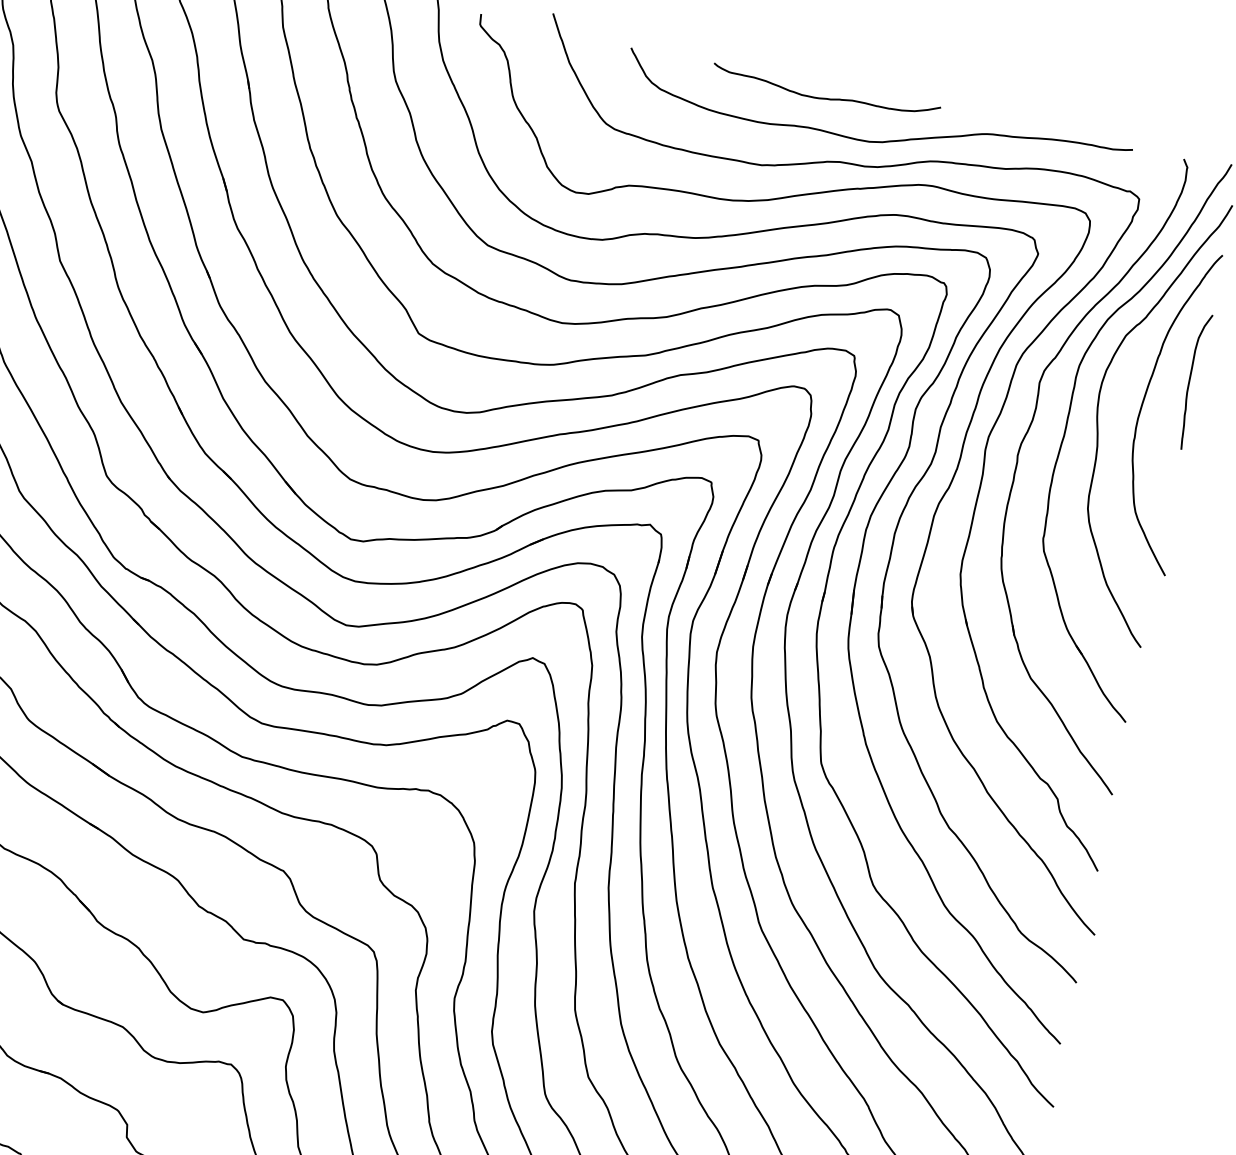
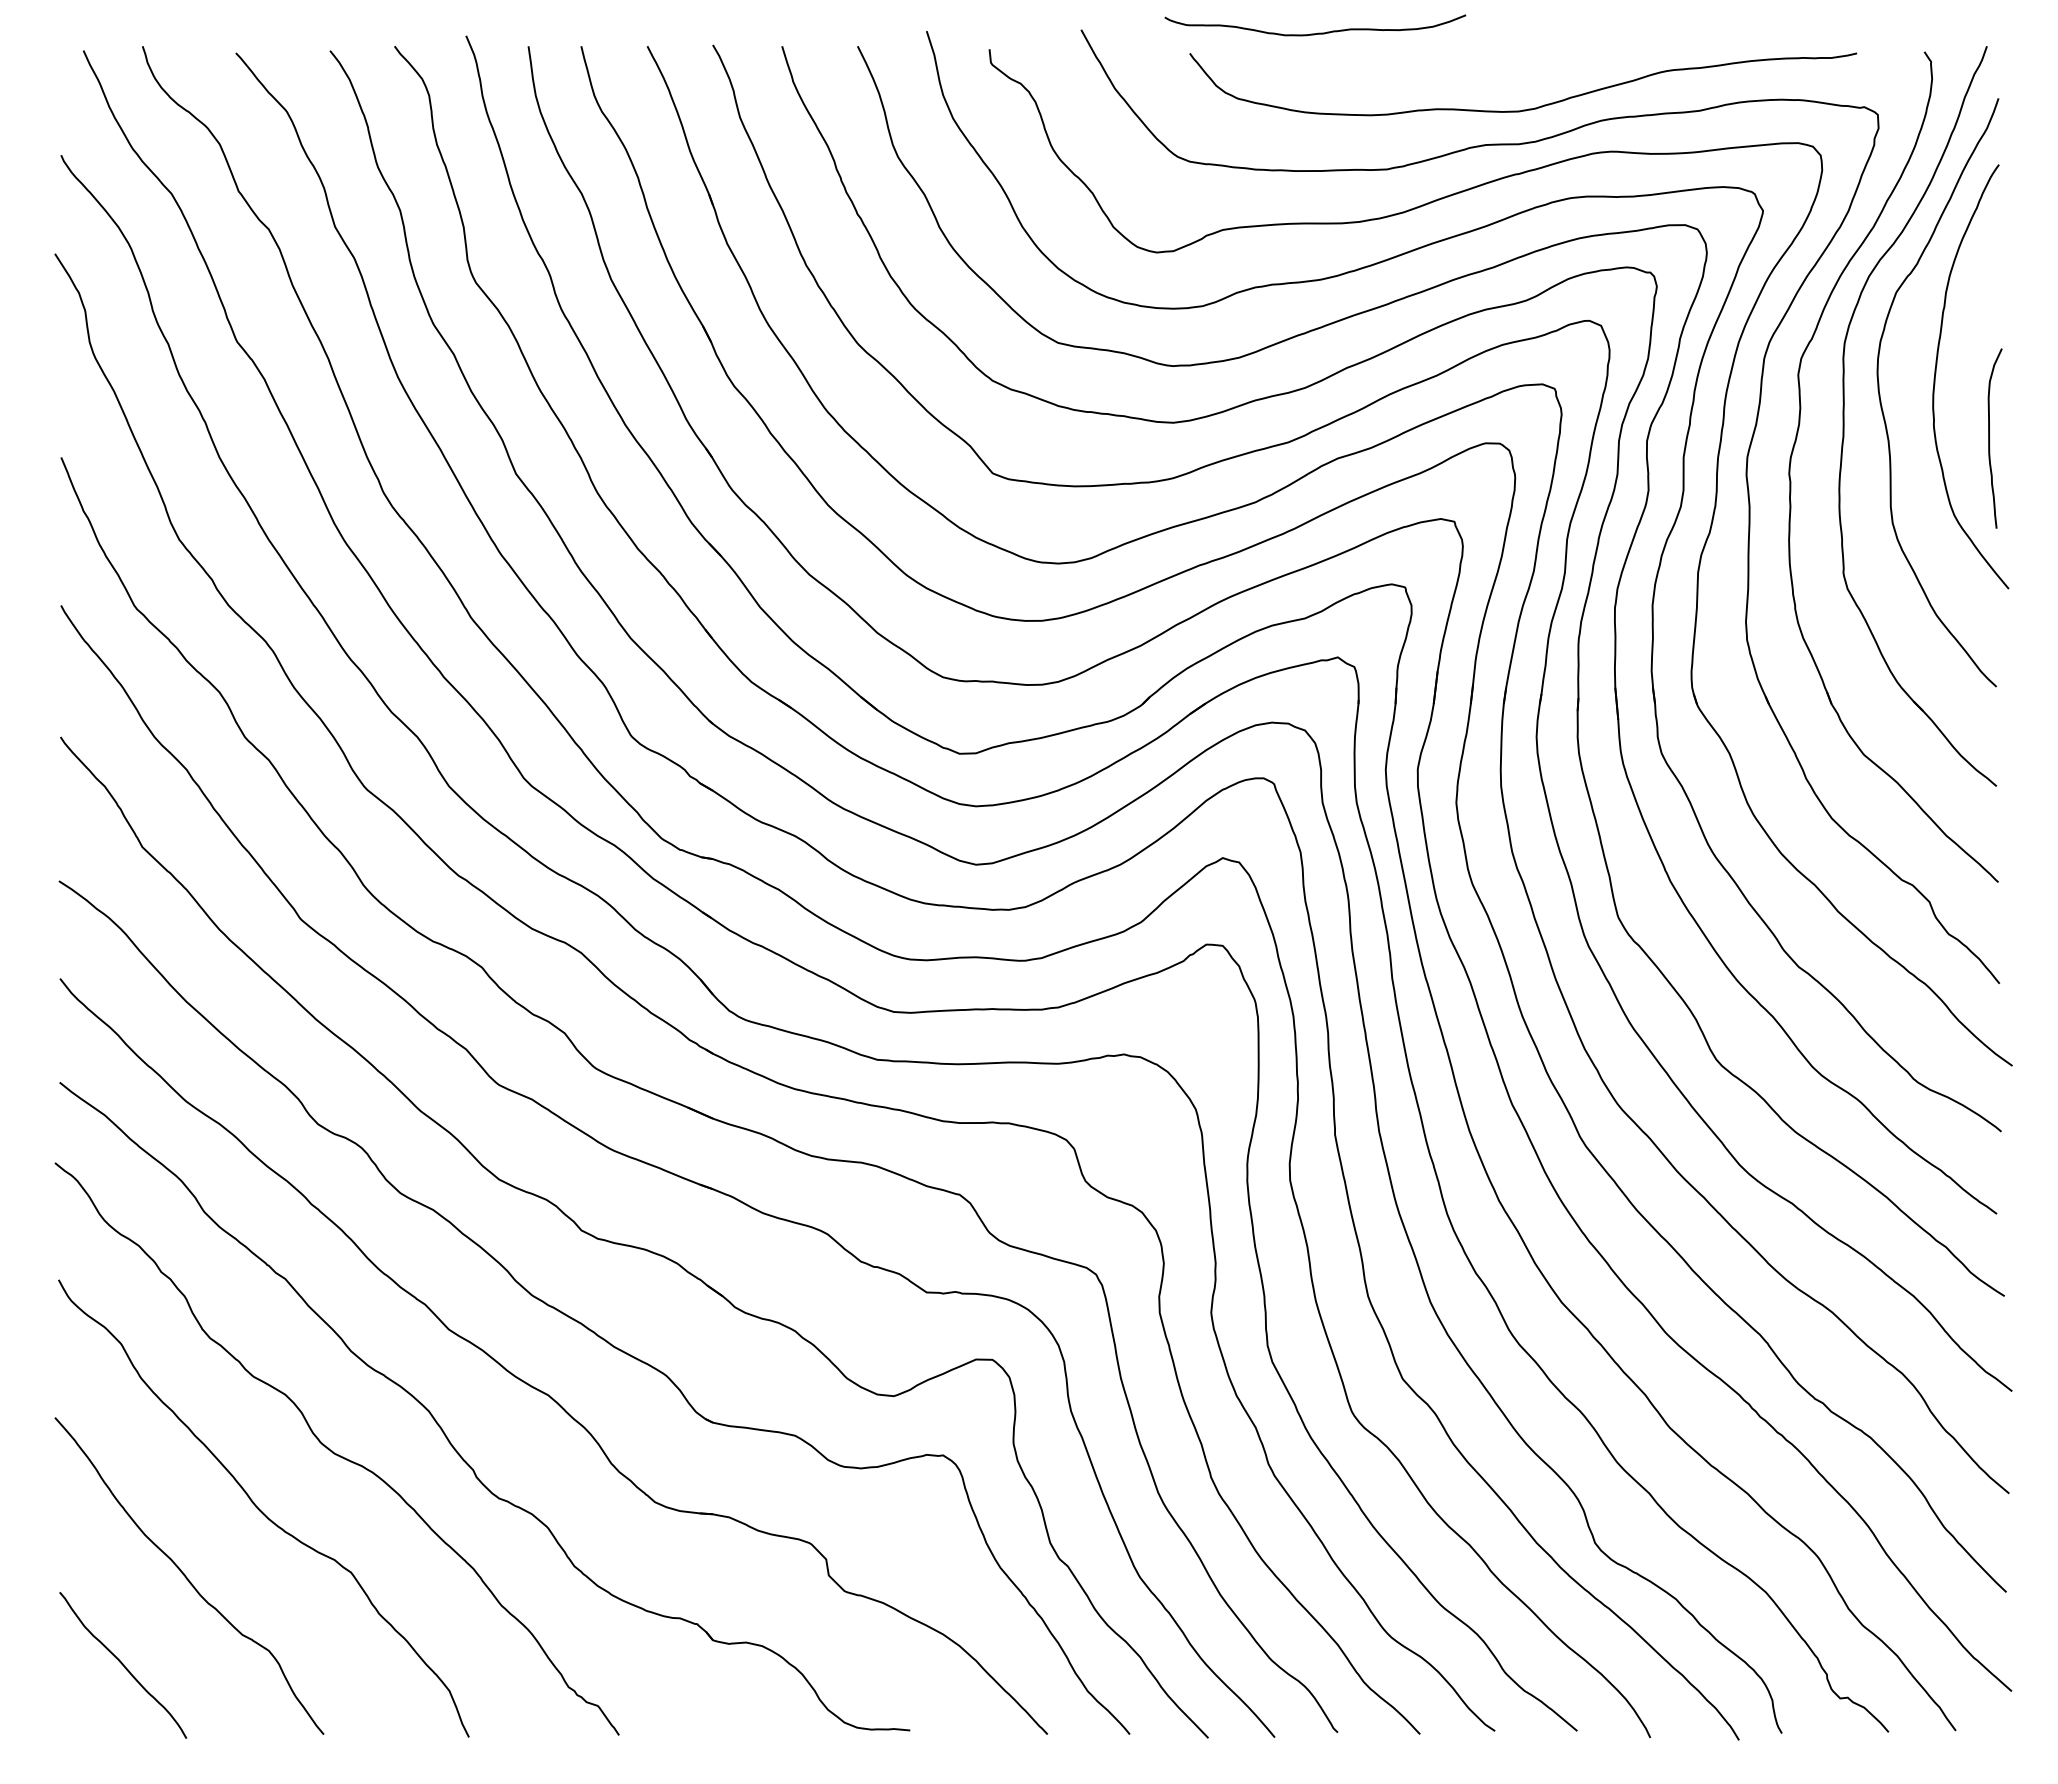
curve: (827, 98) -> (1318, 32), moved
curve: (1189, 380) -> (1989, 438), moved

